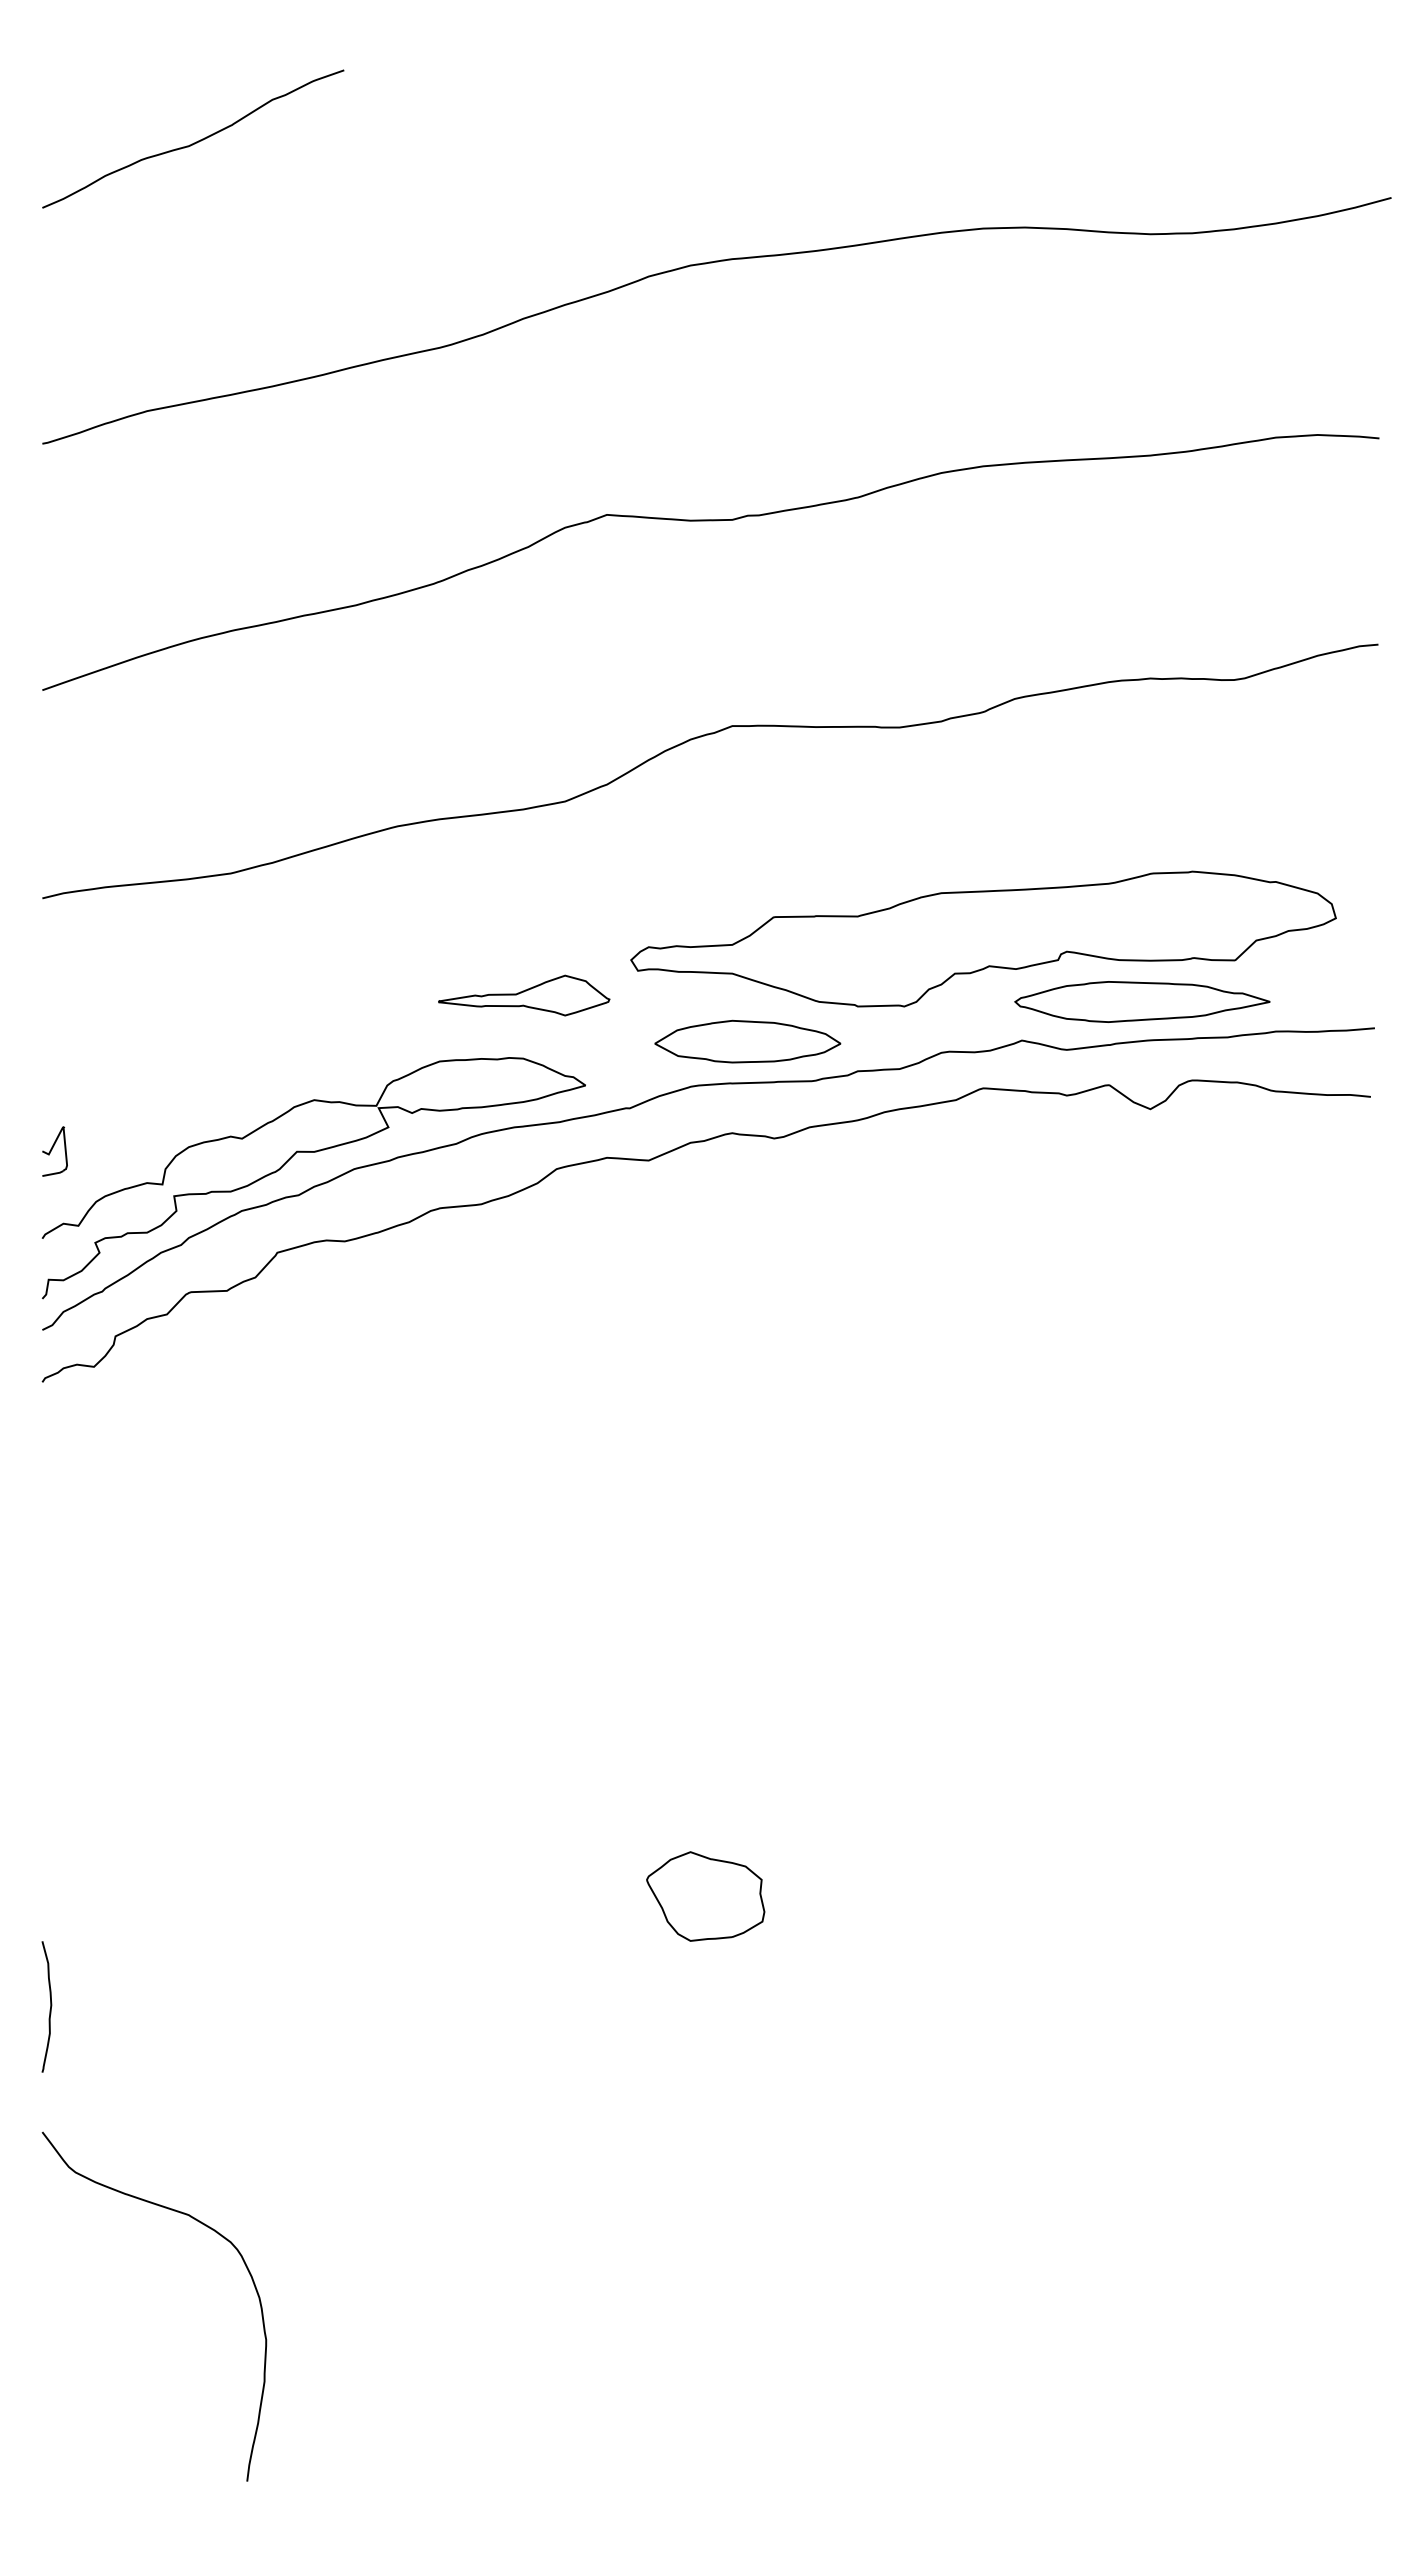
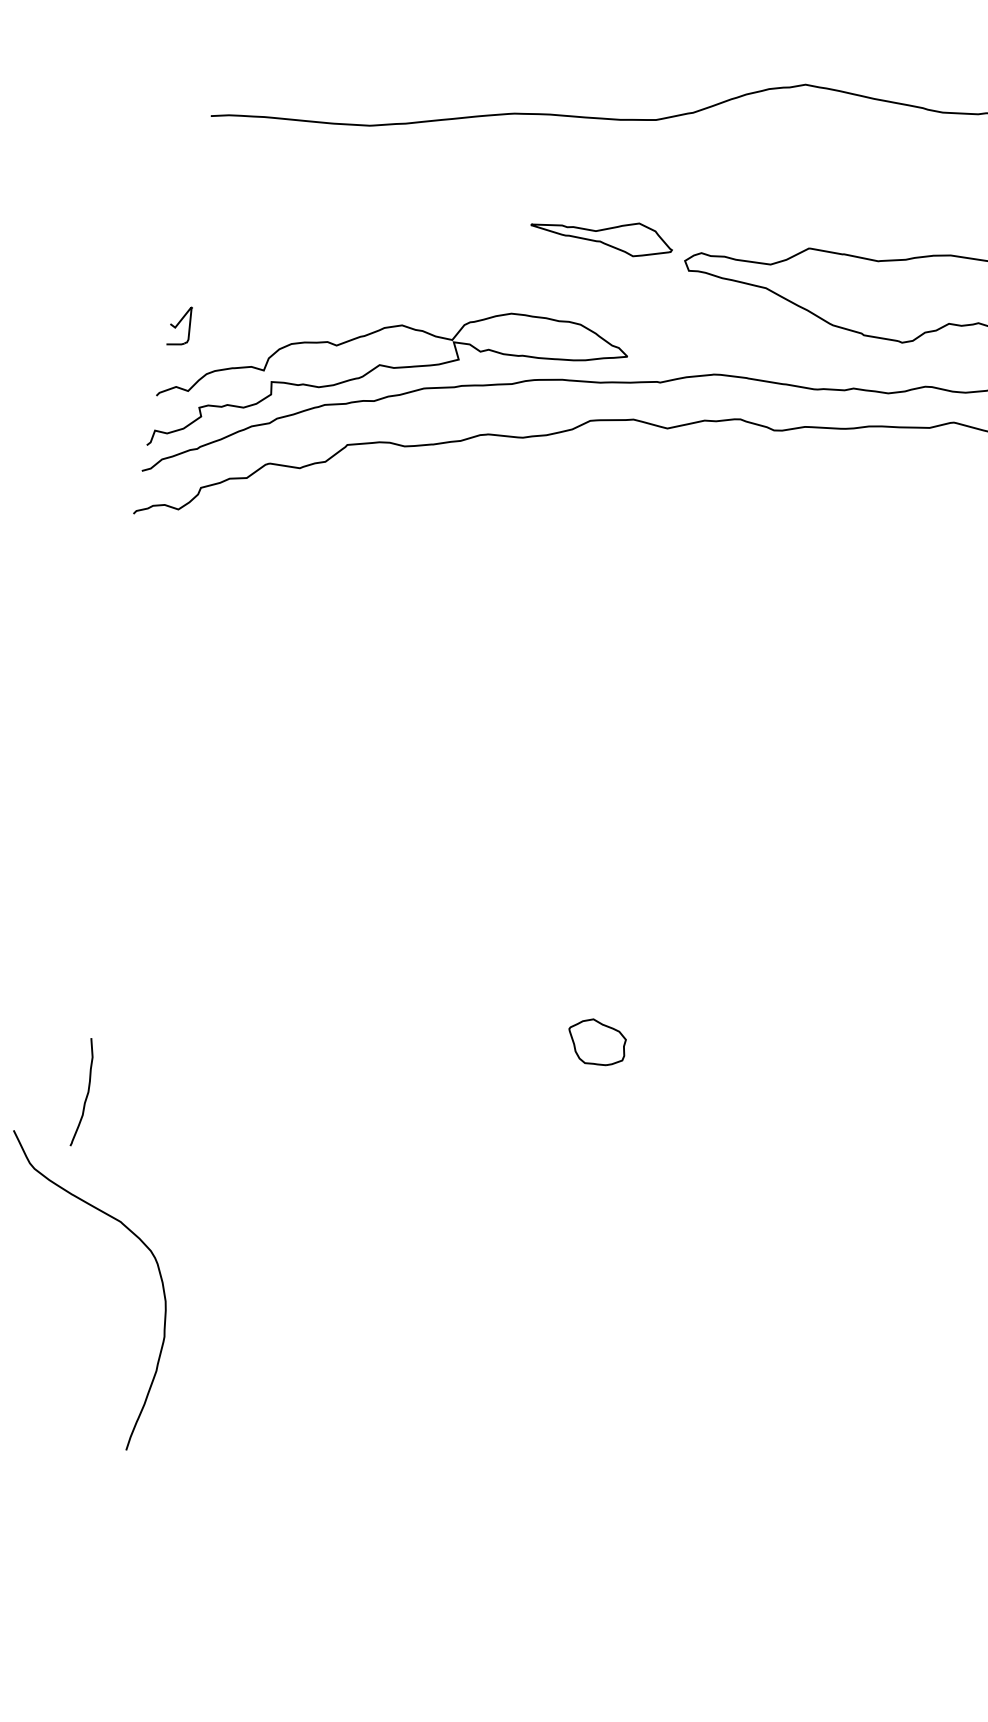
part: (524, 995) -> (602, 233), moved
part: (747, 1041) -> (767, 346), removed
part: (705, 1896) -> (596, 1042), size x0.6
curve: (50, 2006) -> (87, 1093), moved

